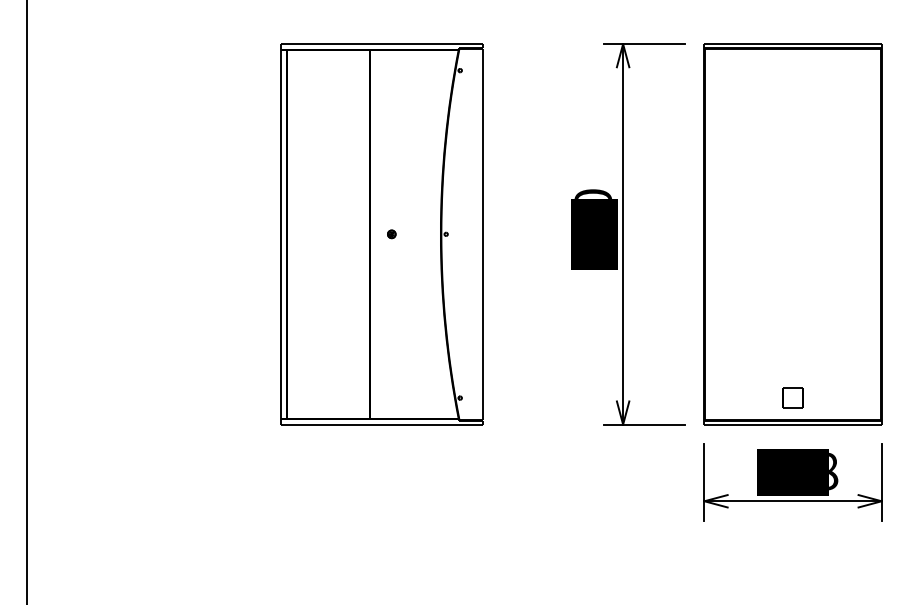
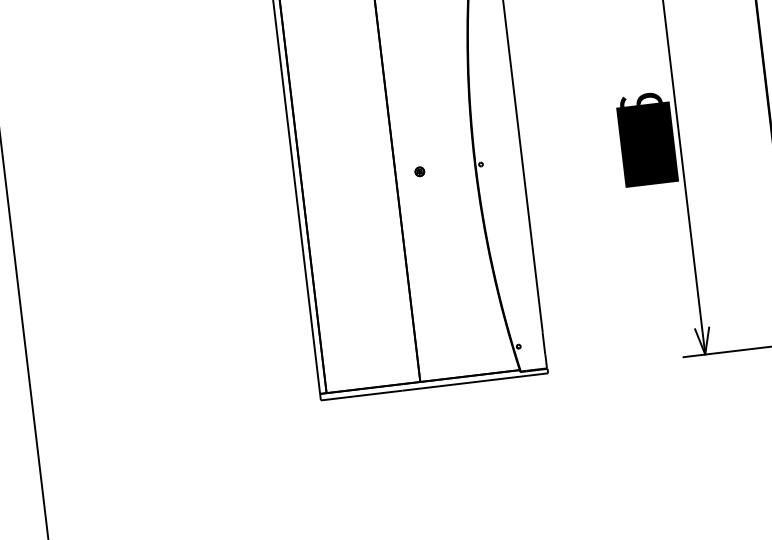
text: (593, 193) -> (641, 98), 790 -> 926

